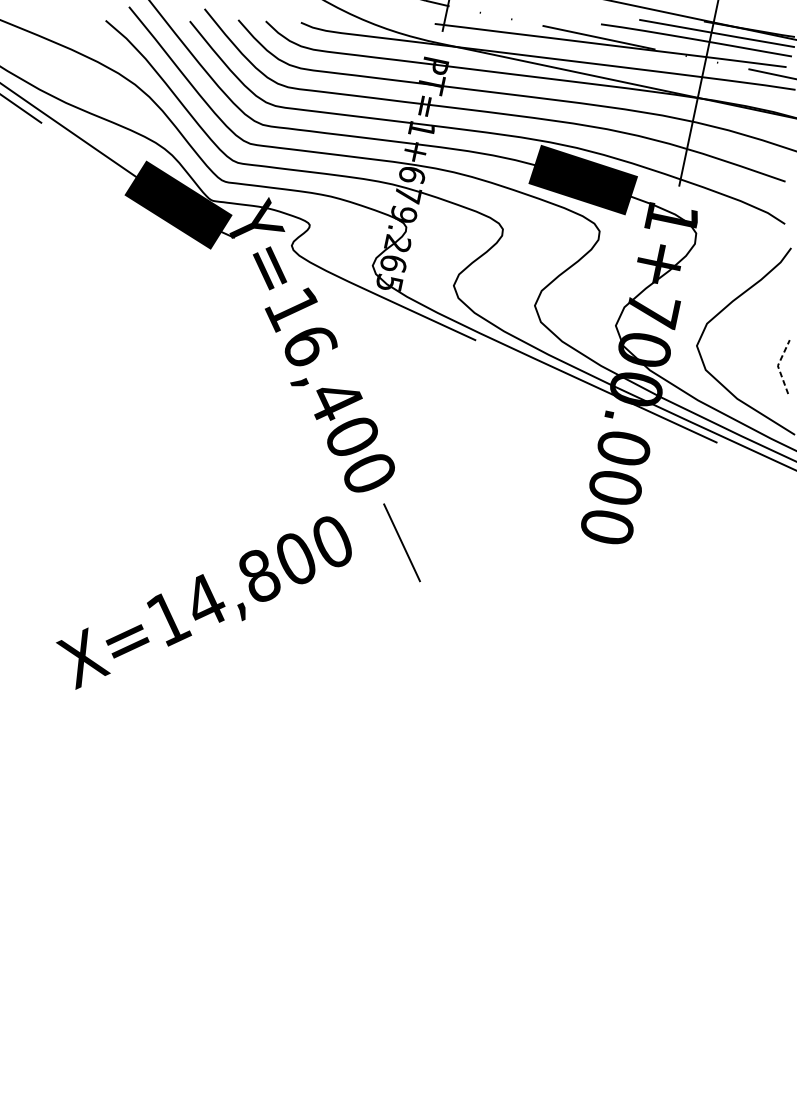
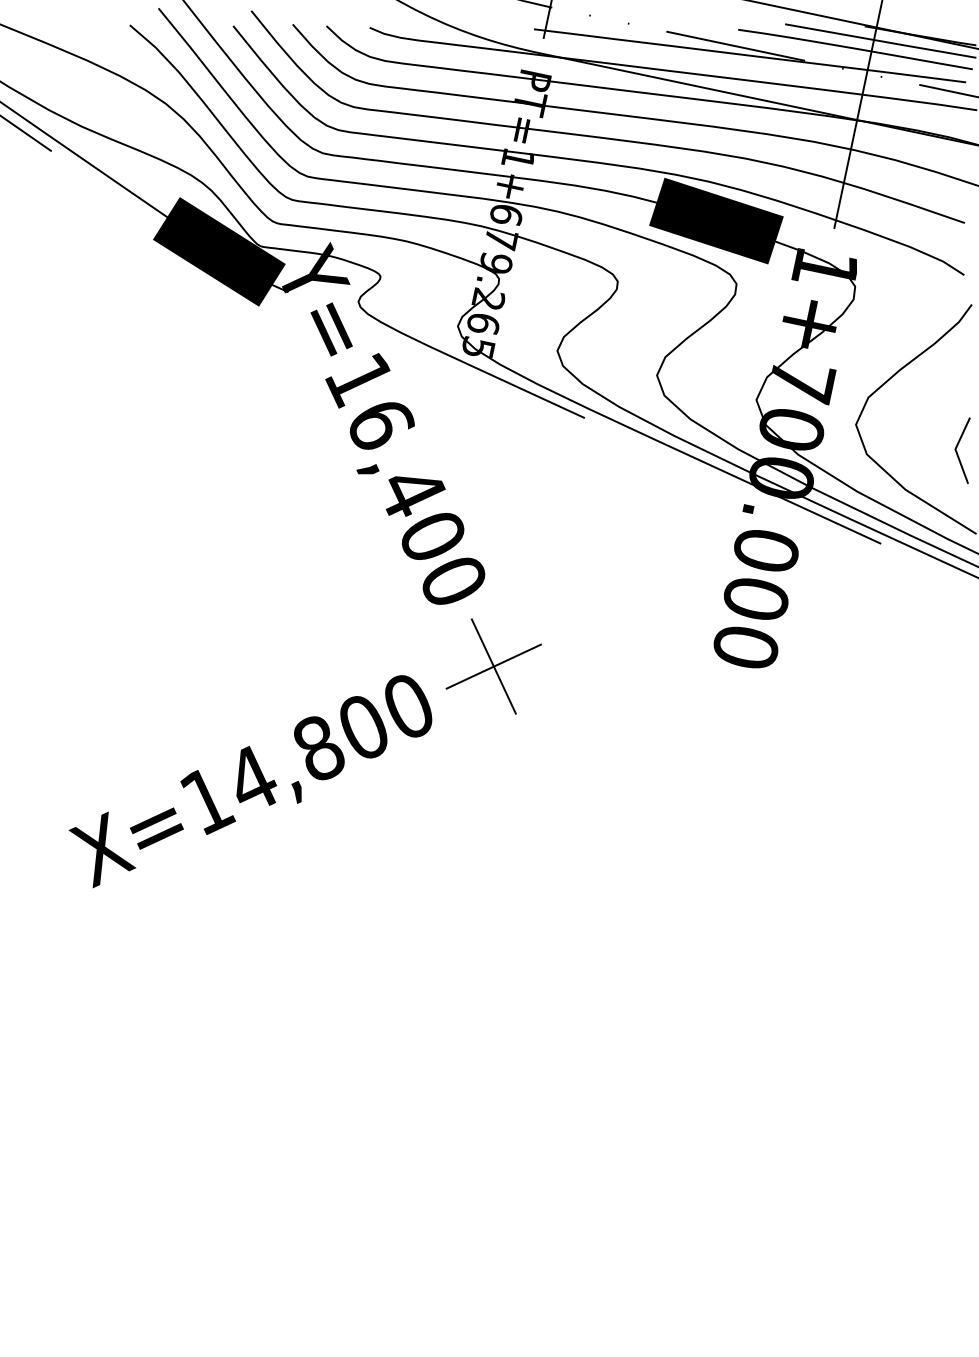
line: (777, 366) -> (955, 449), dashed -> solid
line: (401, 542) -> (493, 666), added
text: (203, 602) -> (250, 781), moved

